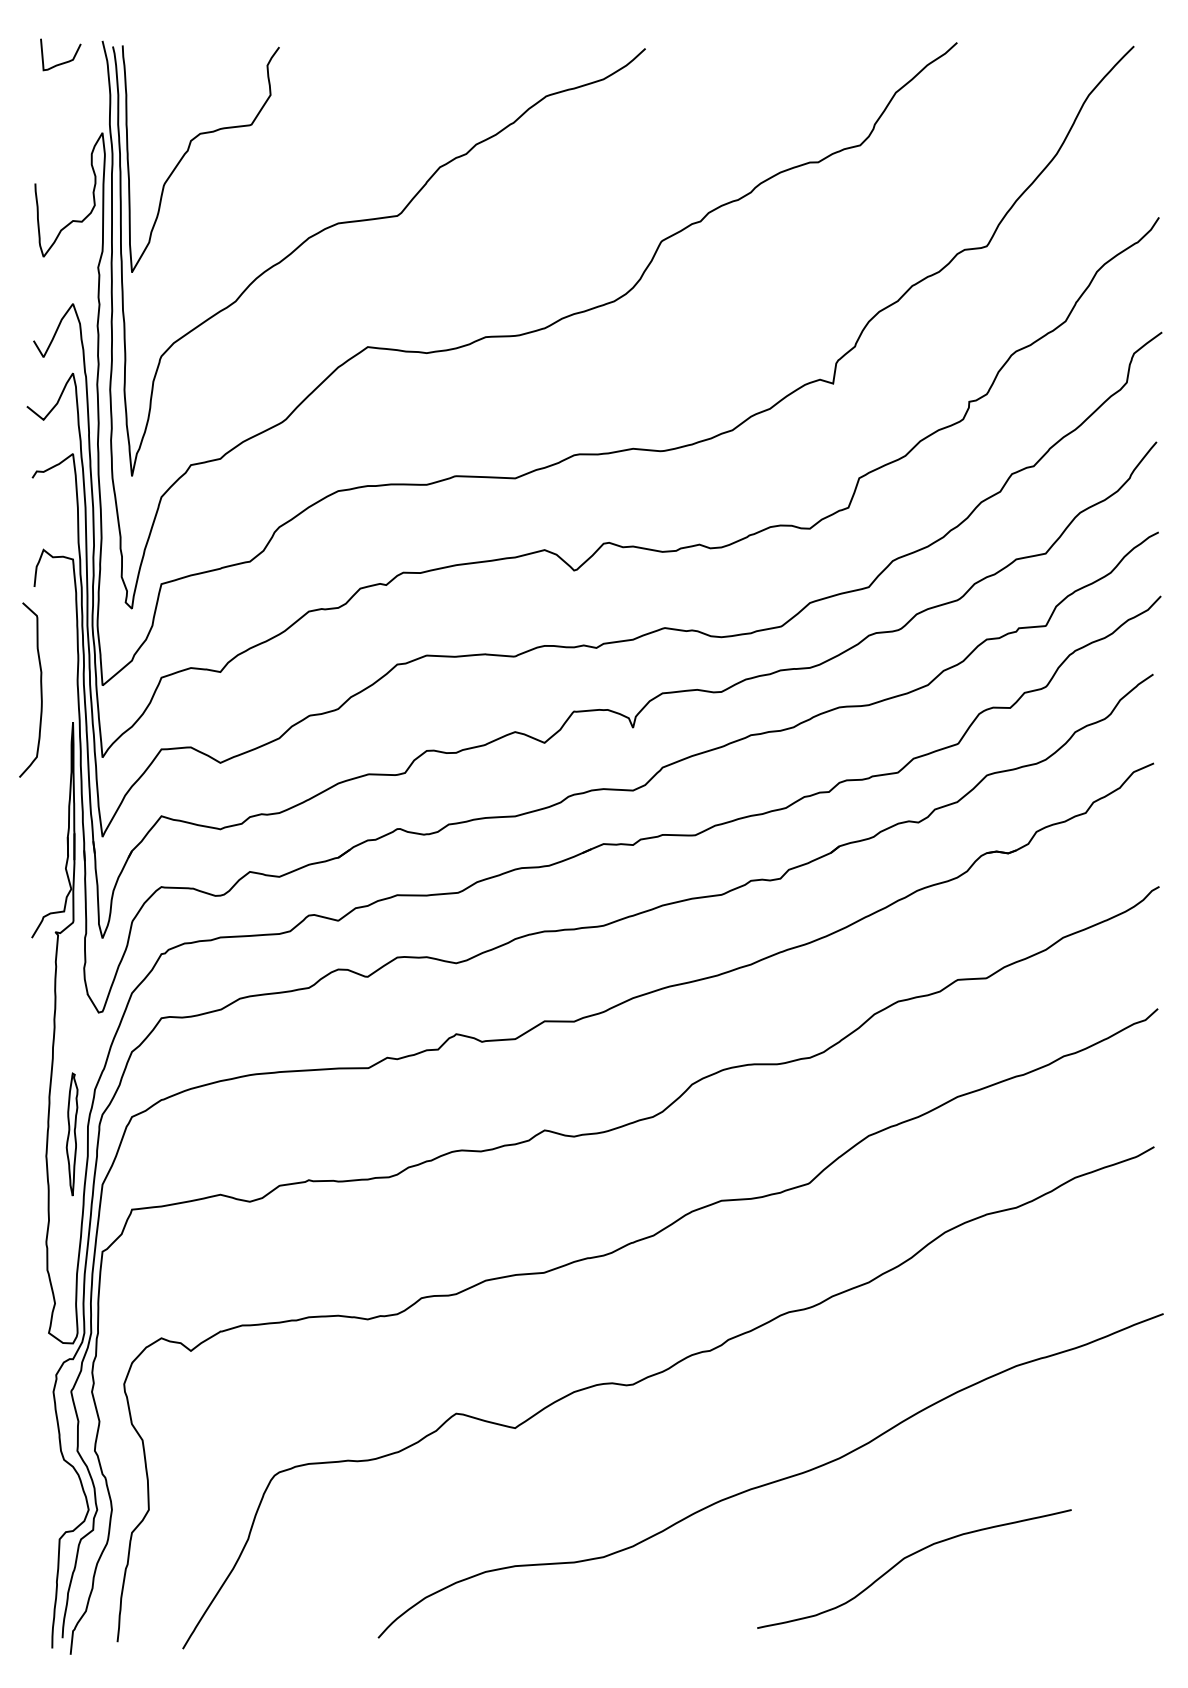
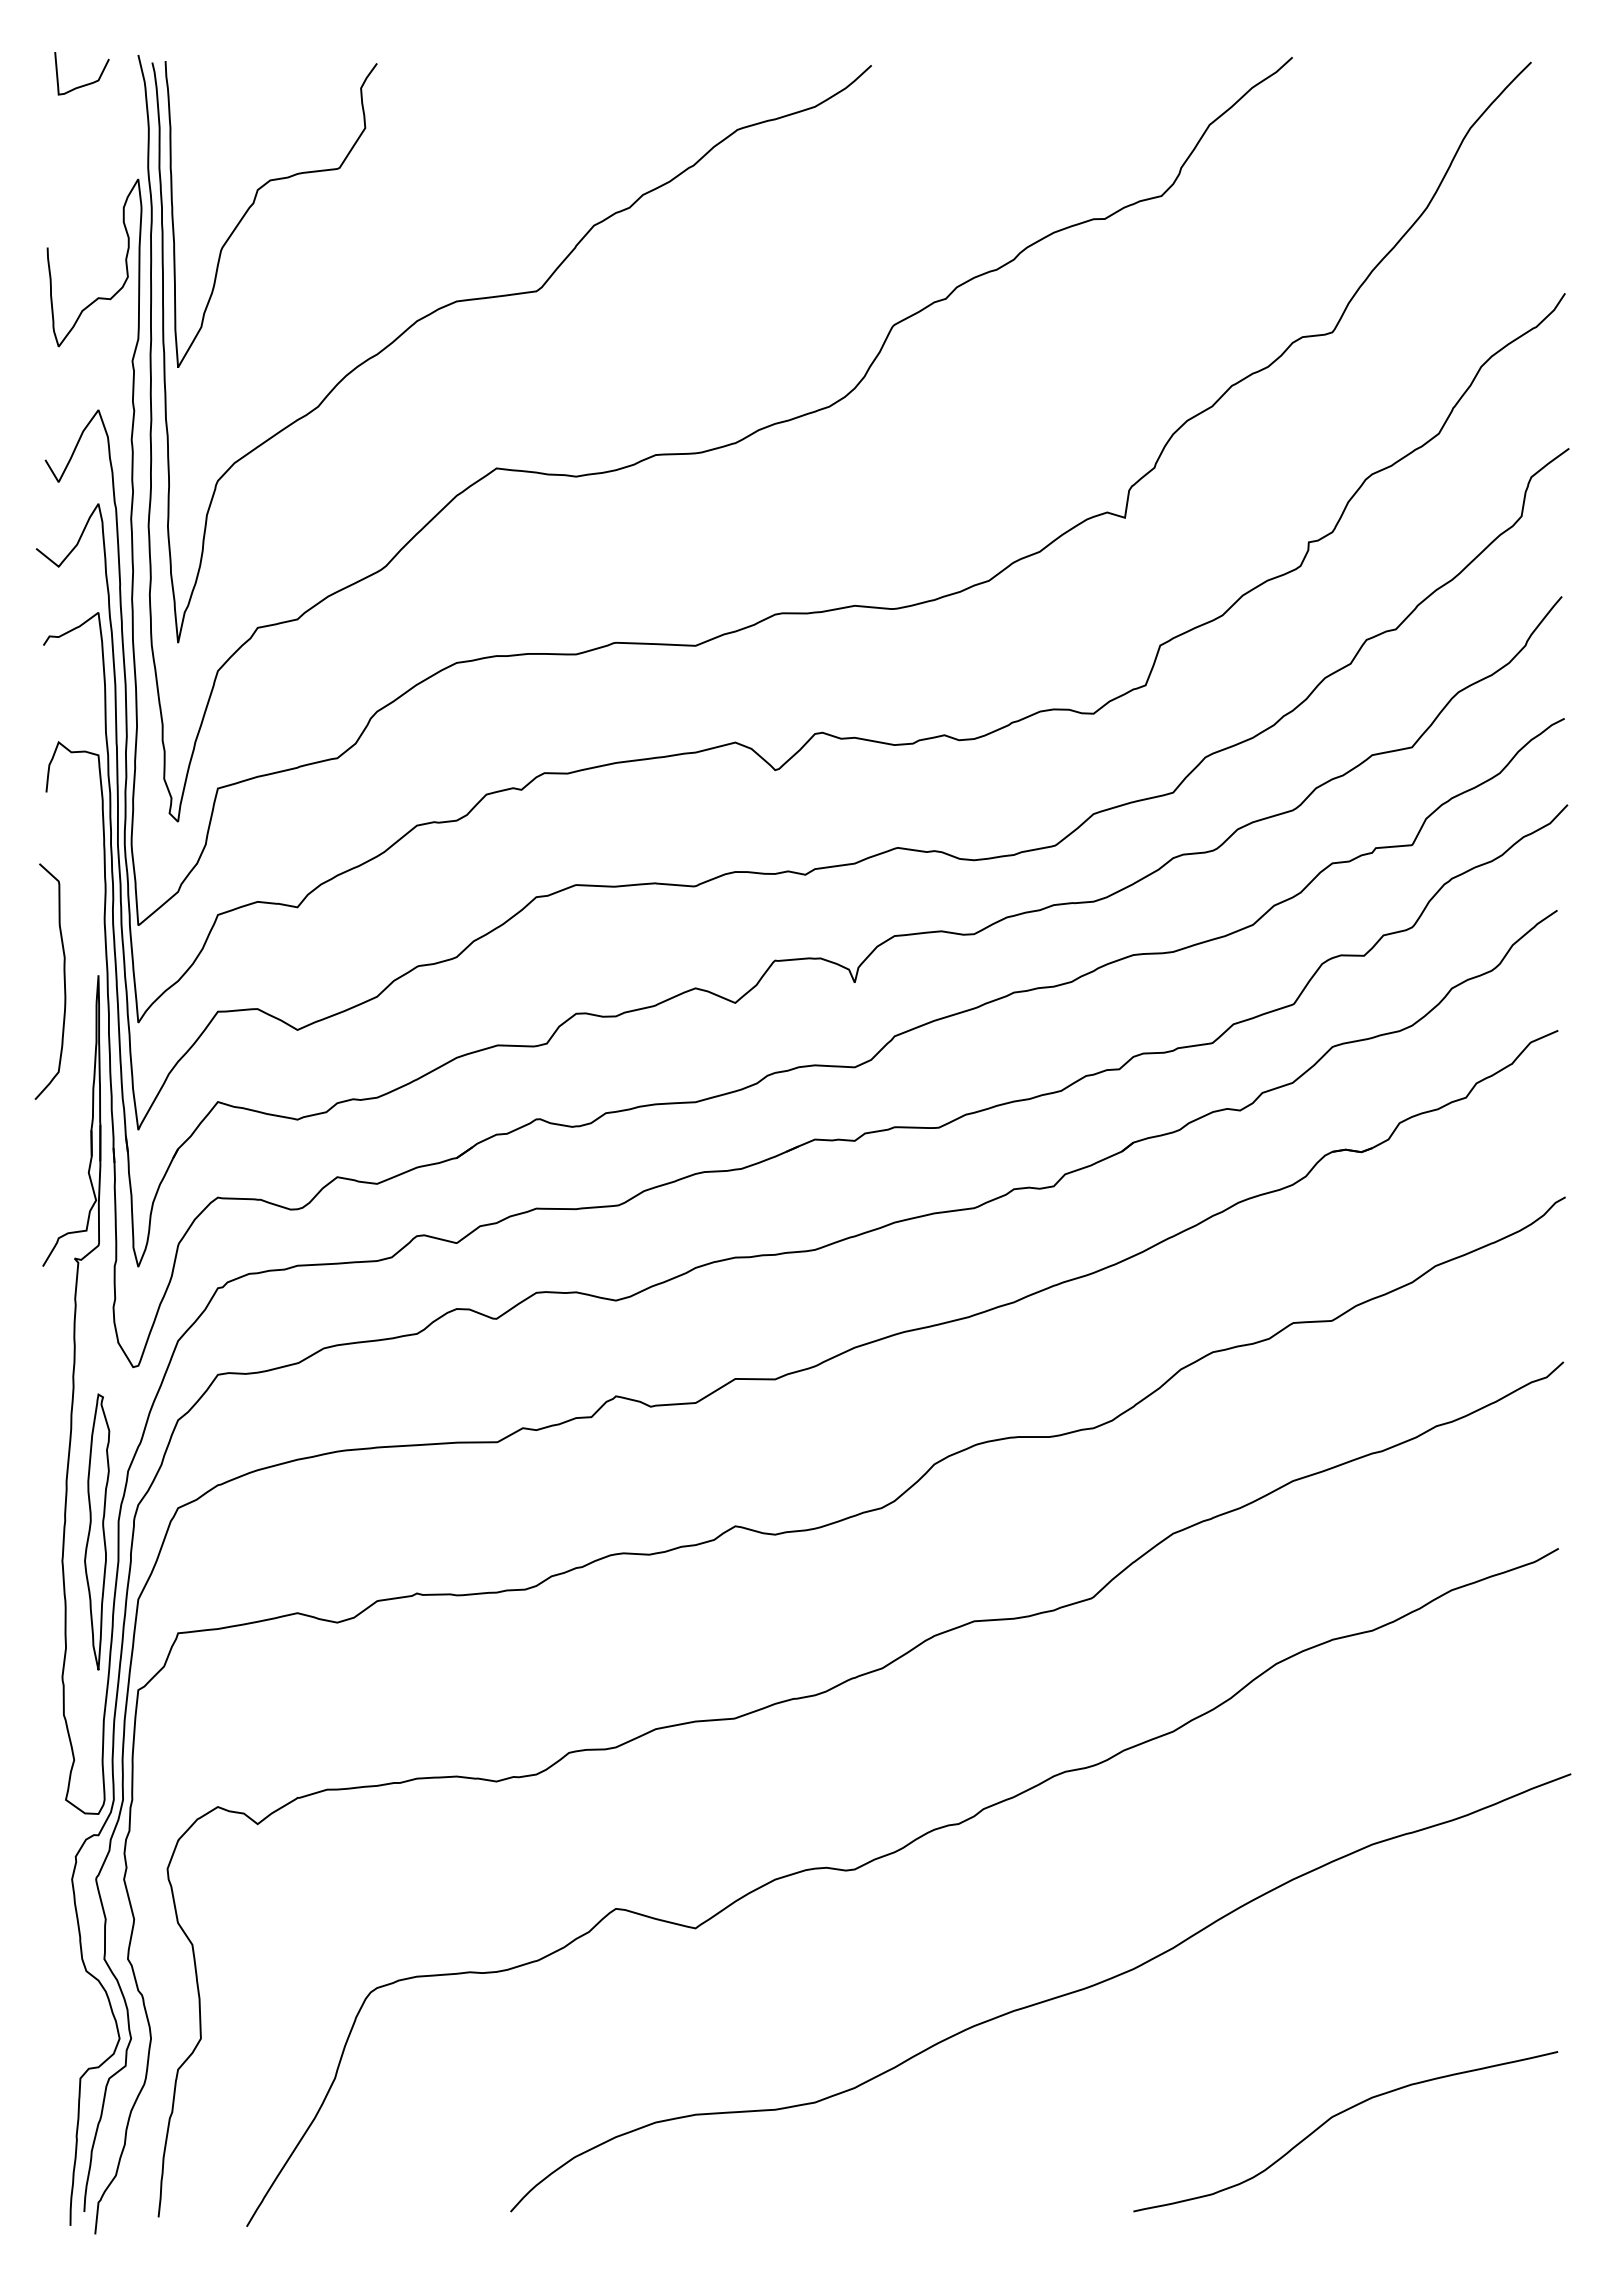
curve: (40, 689) -> (63, 980), moved
part: (72, 1134) -> (97, 1531), size x1.67
curve: (908, 1557) -> (1337, 2115), moved

